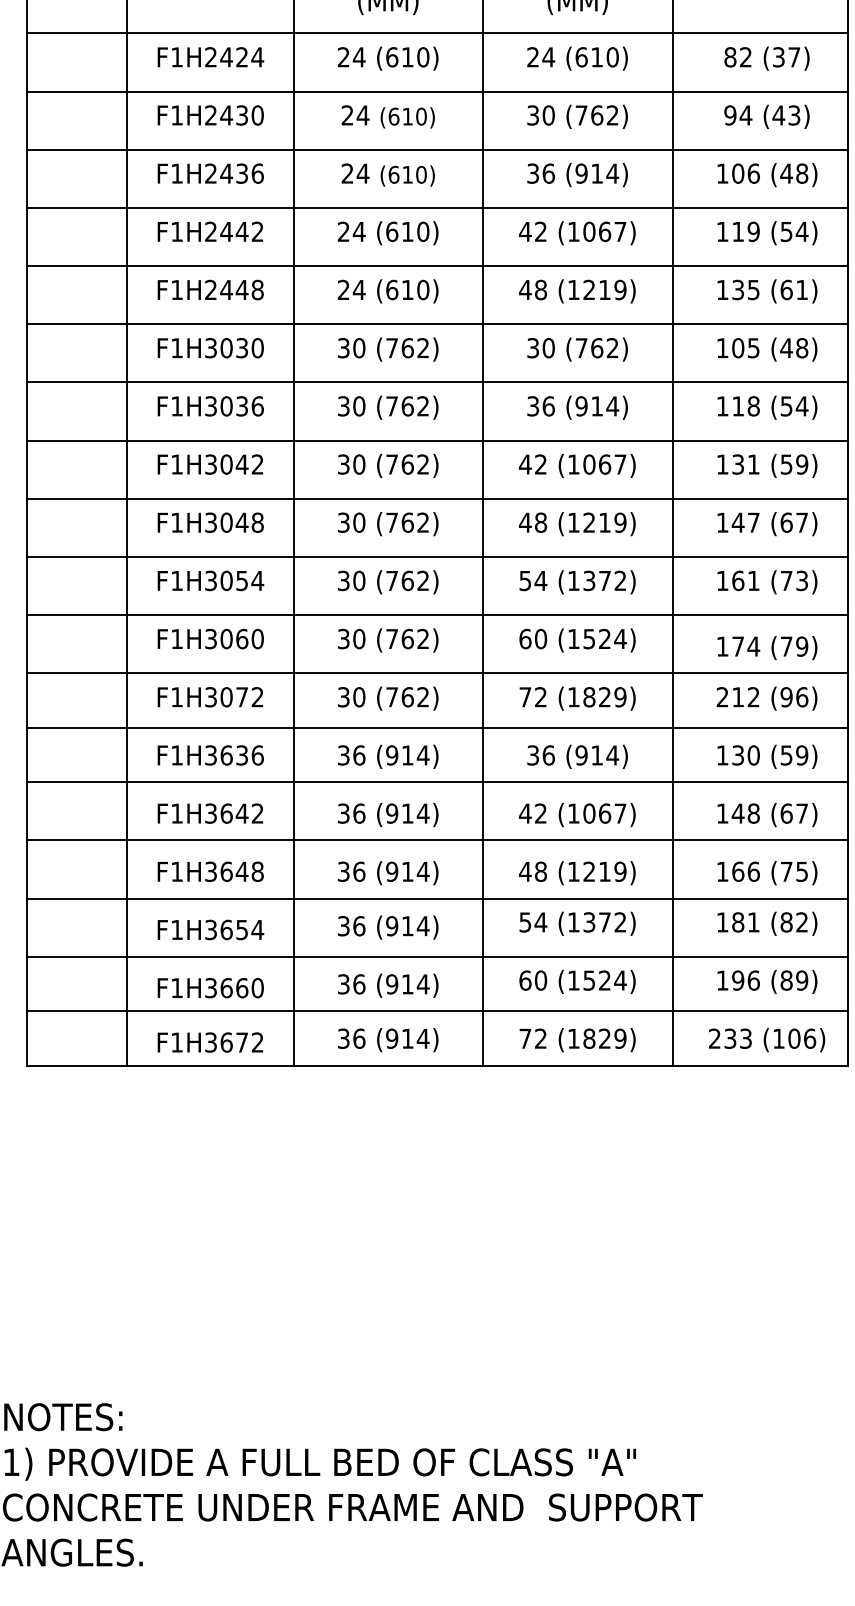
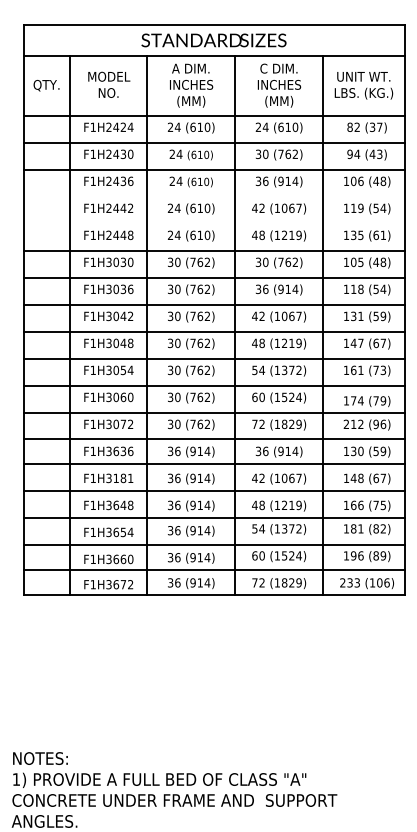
line: (436, 208) -> (213, 197), removed
line: (436, 266) -> (213, 224), removed
text: (242, 813) -> (123, 478), F1H3642 -> F1H3181

